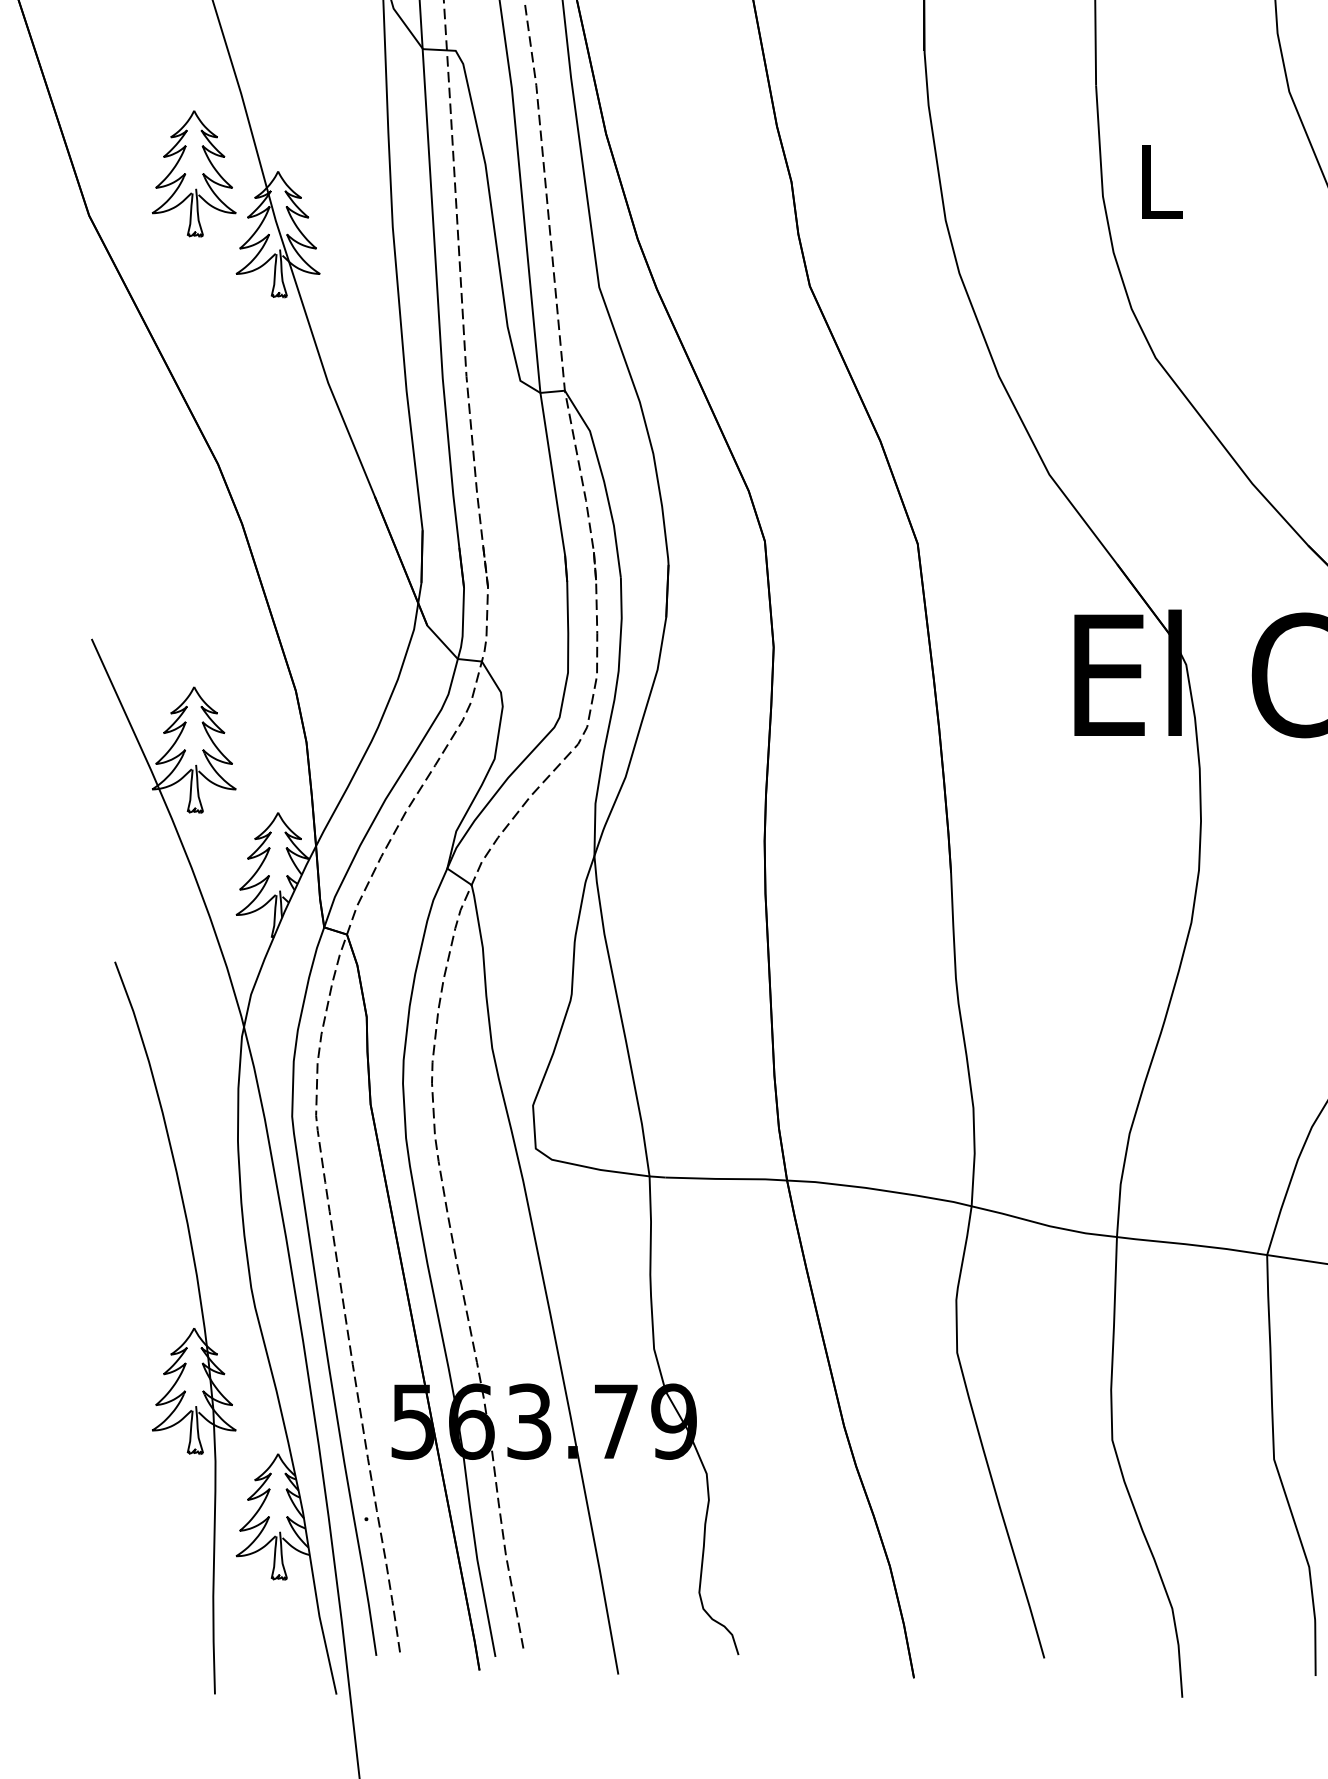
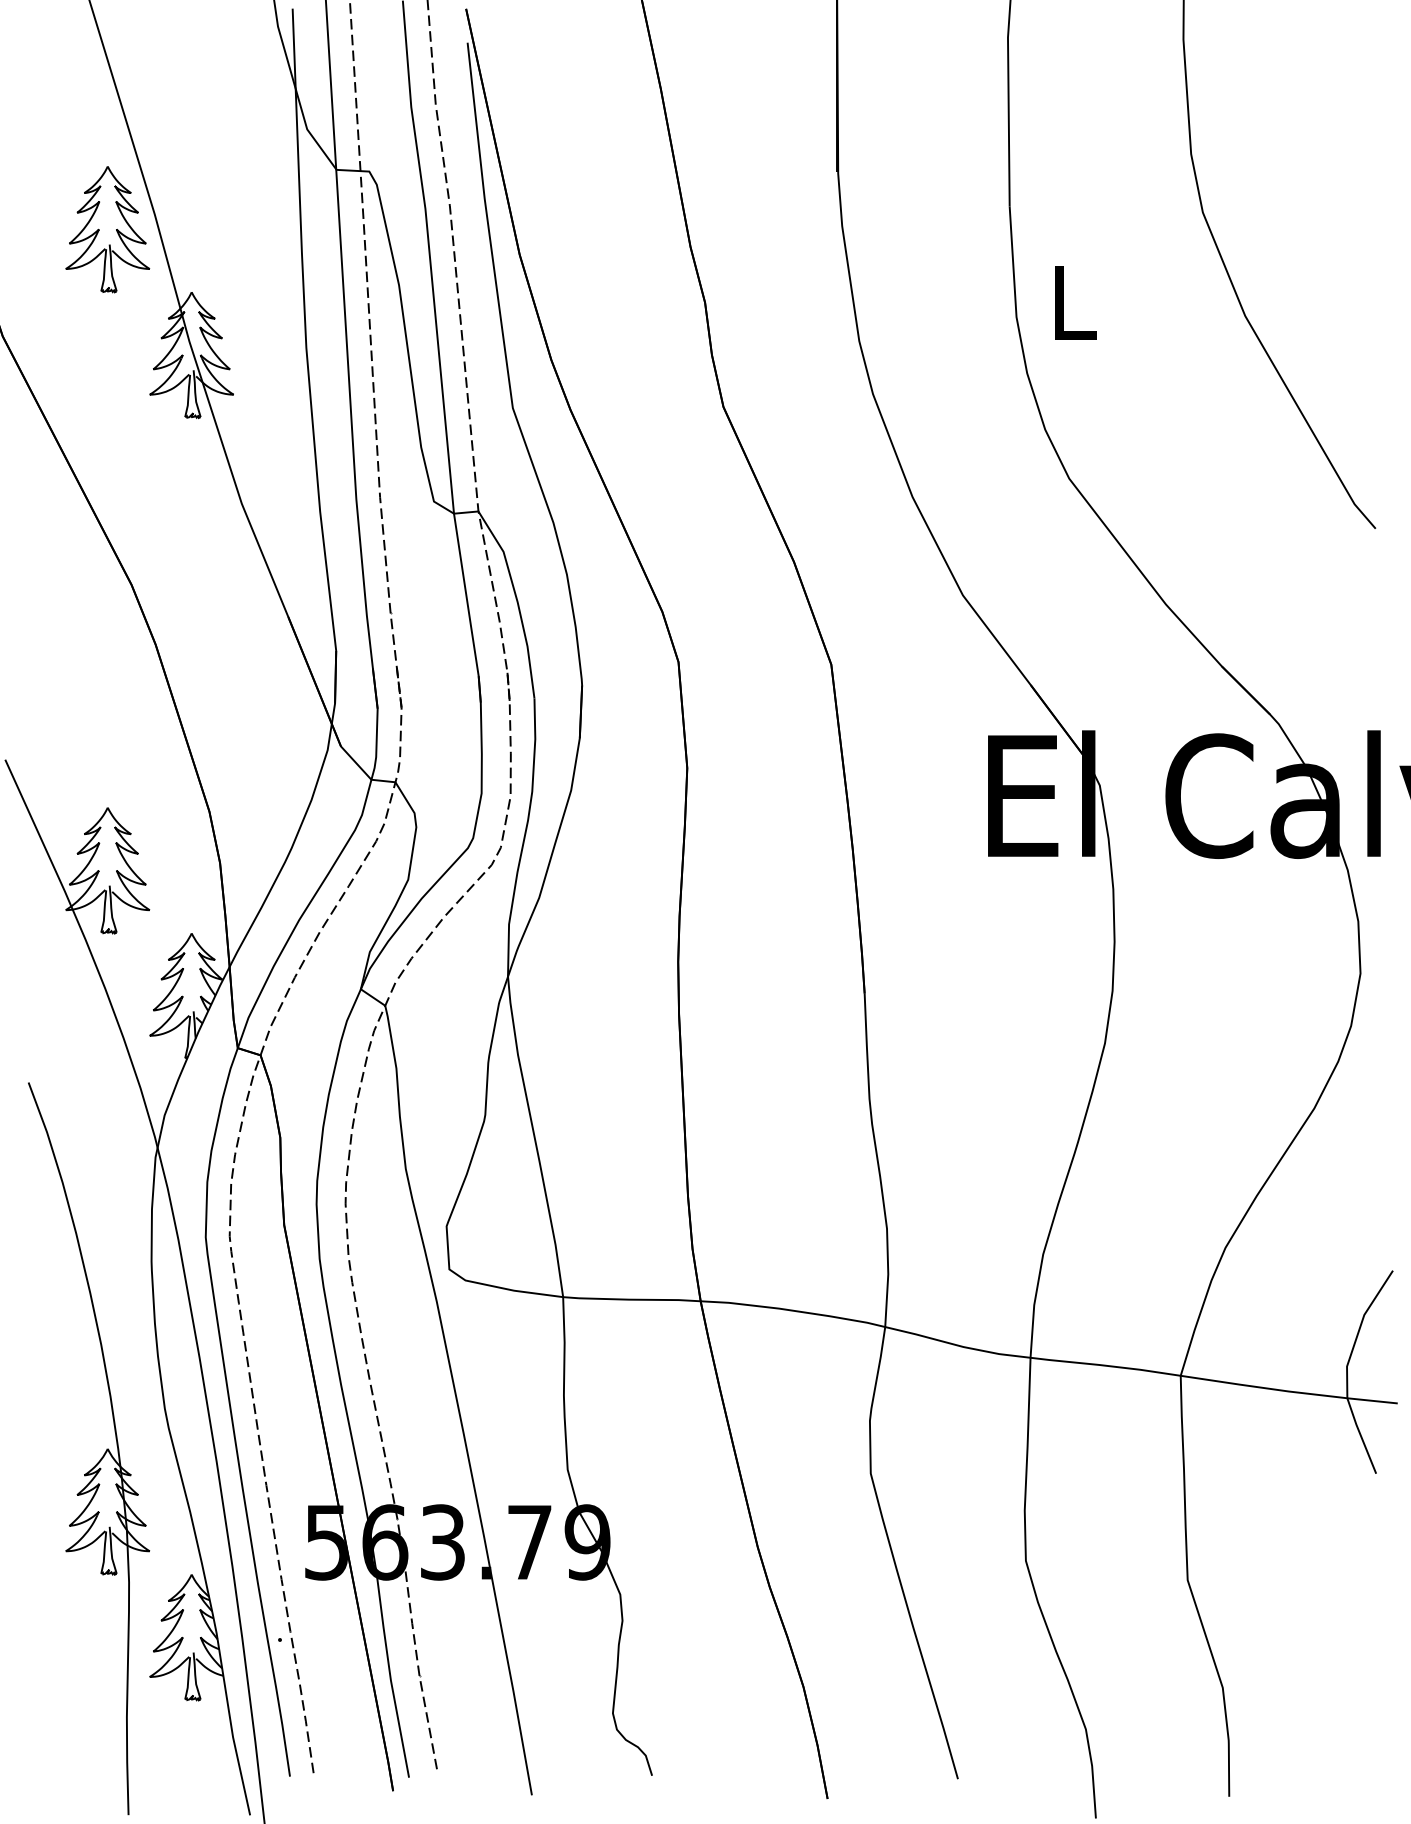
part: (193, 173) -> (107, 229), moved

